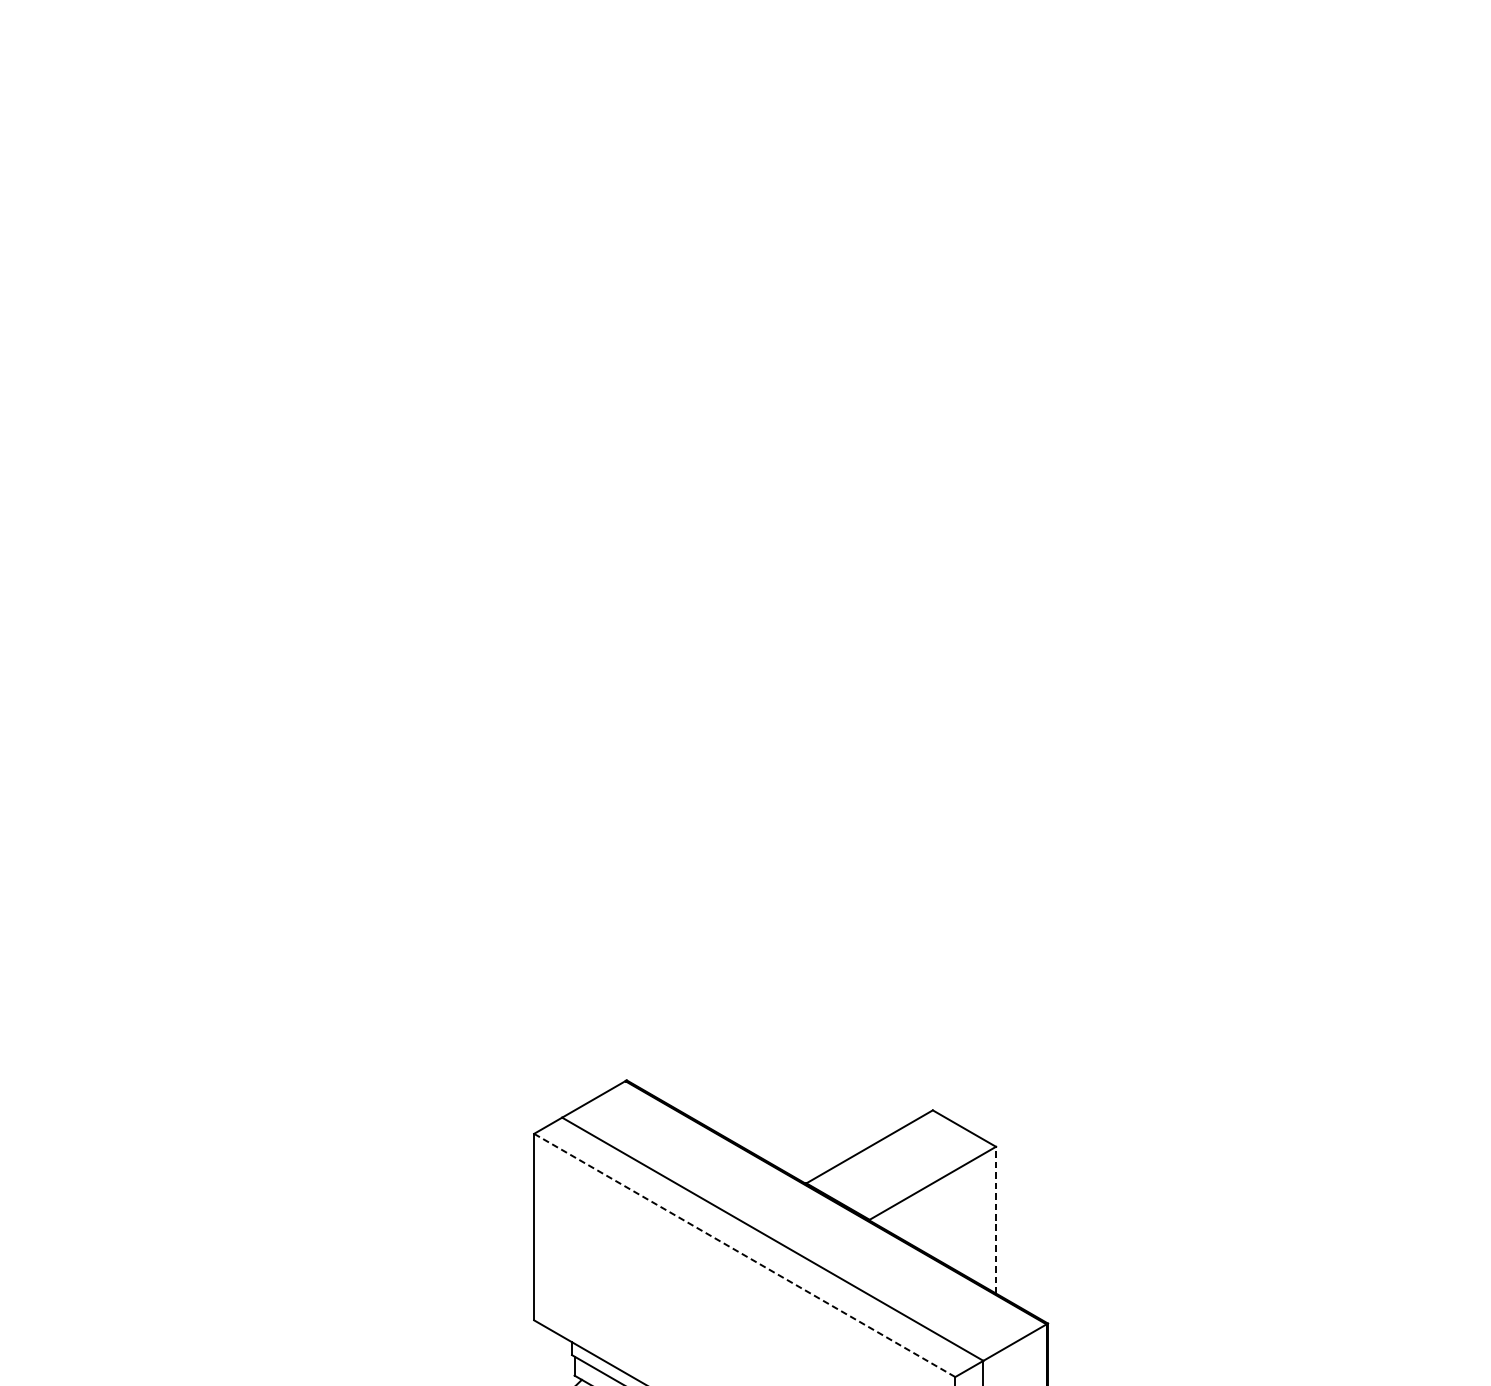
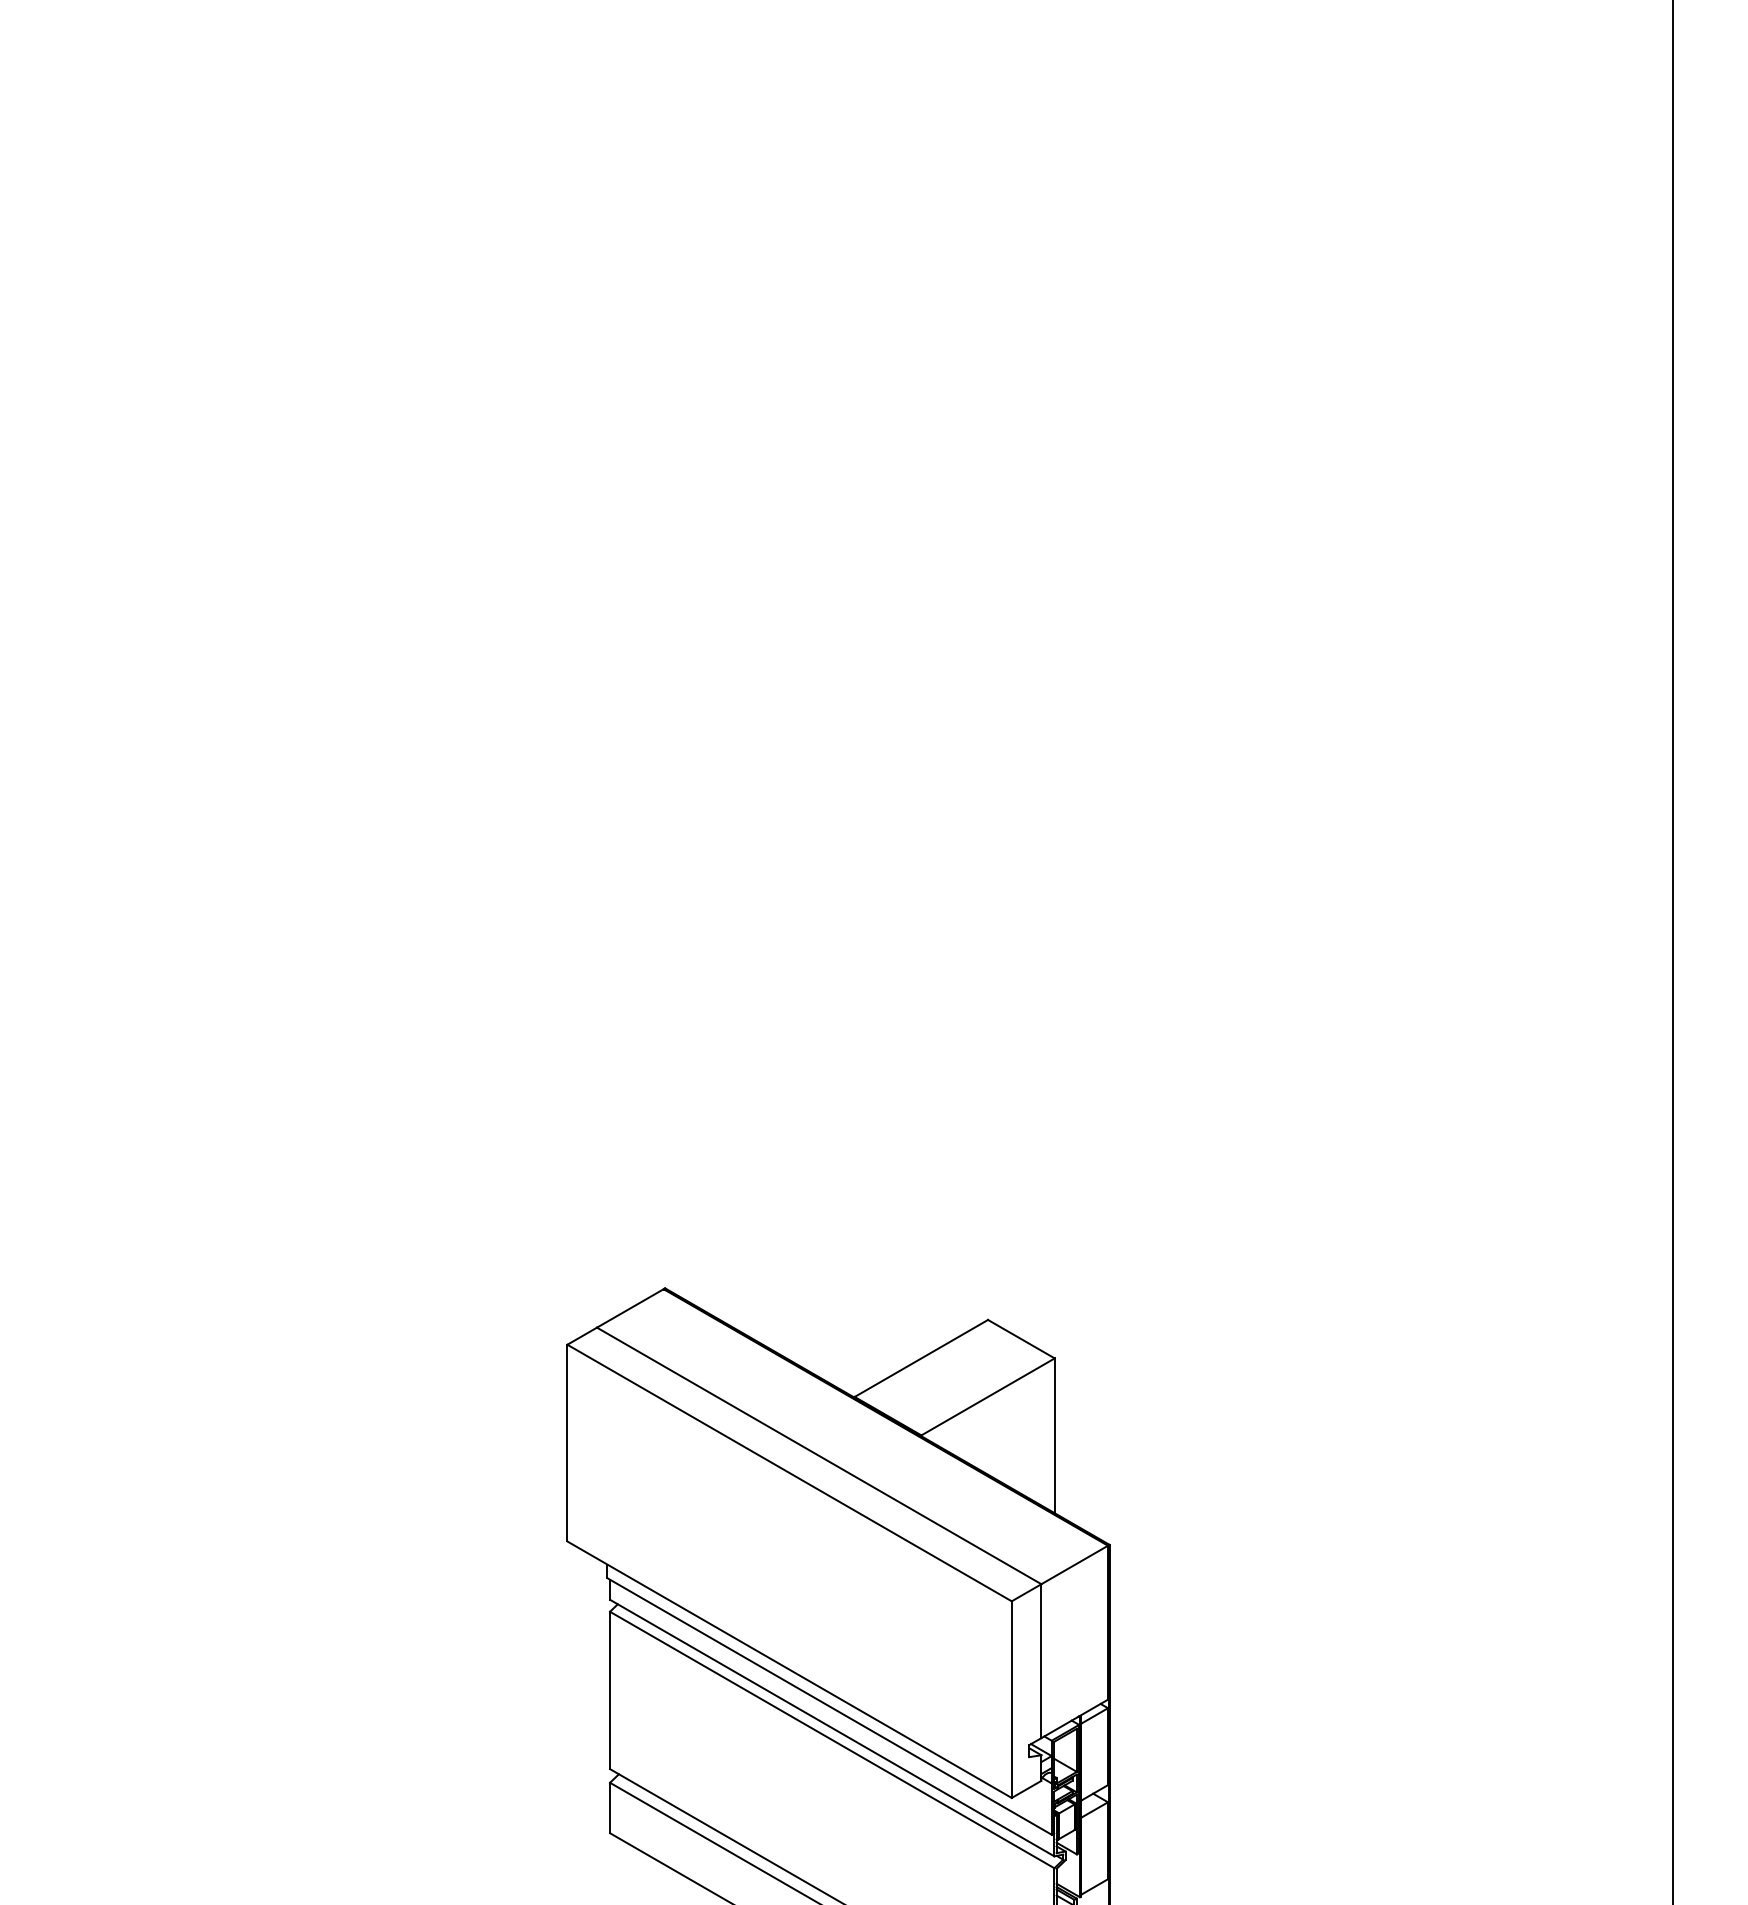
line: (995, 1219) -> (1054, 1435), dashed -> solid
line: (744, 1255) -> (789, 1473), dashed -> solid

